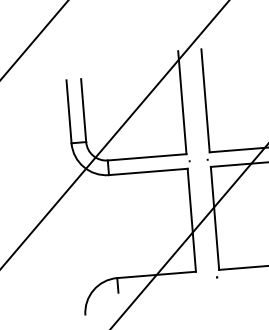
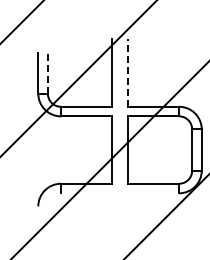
line: (205, 101) -> (127, 73), solid -> dashed
line: (83, 111) -> (47, 73), solid -> dashed

